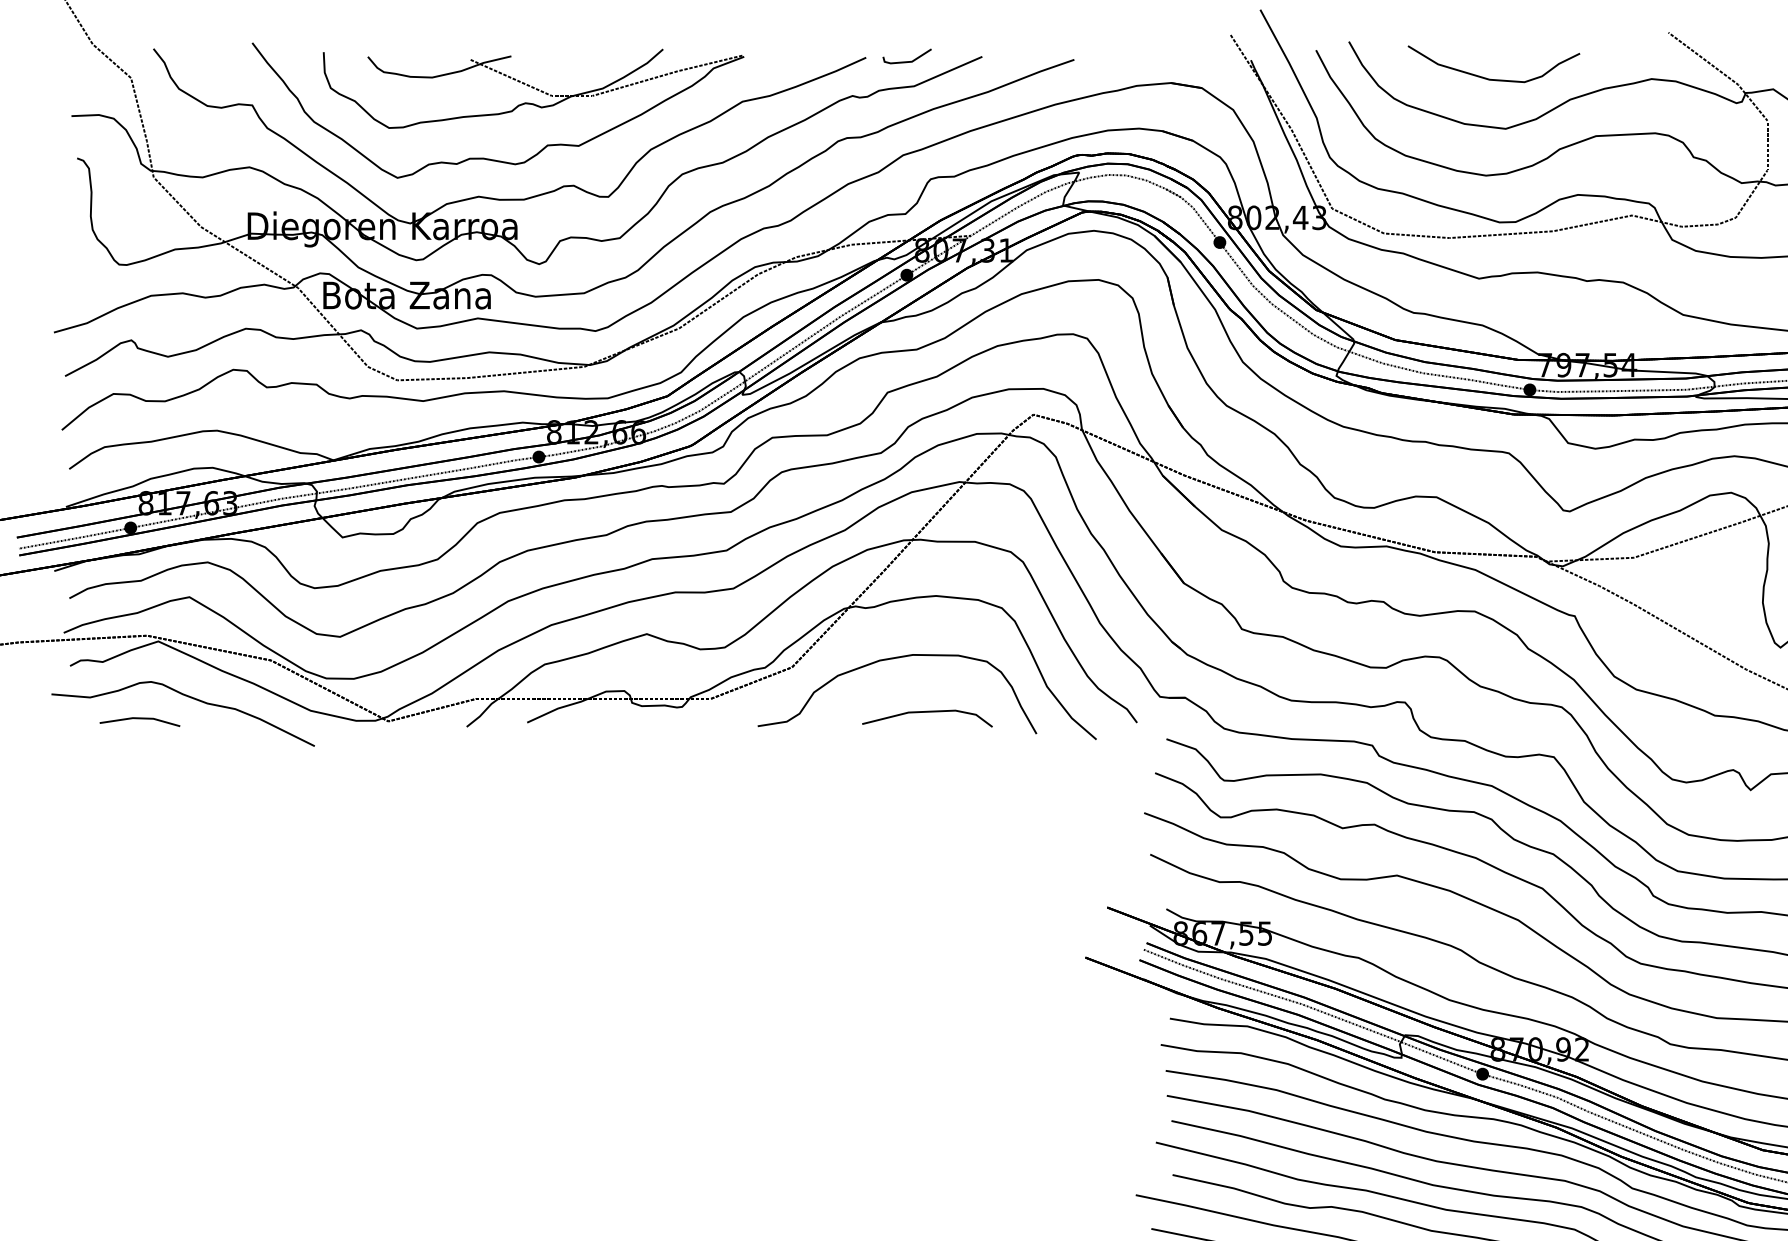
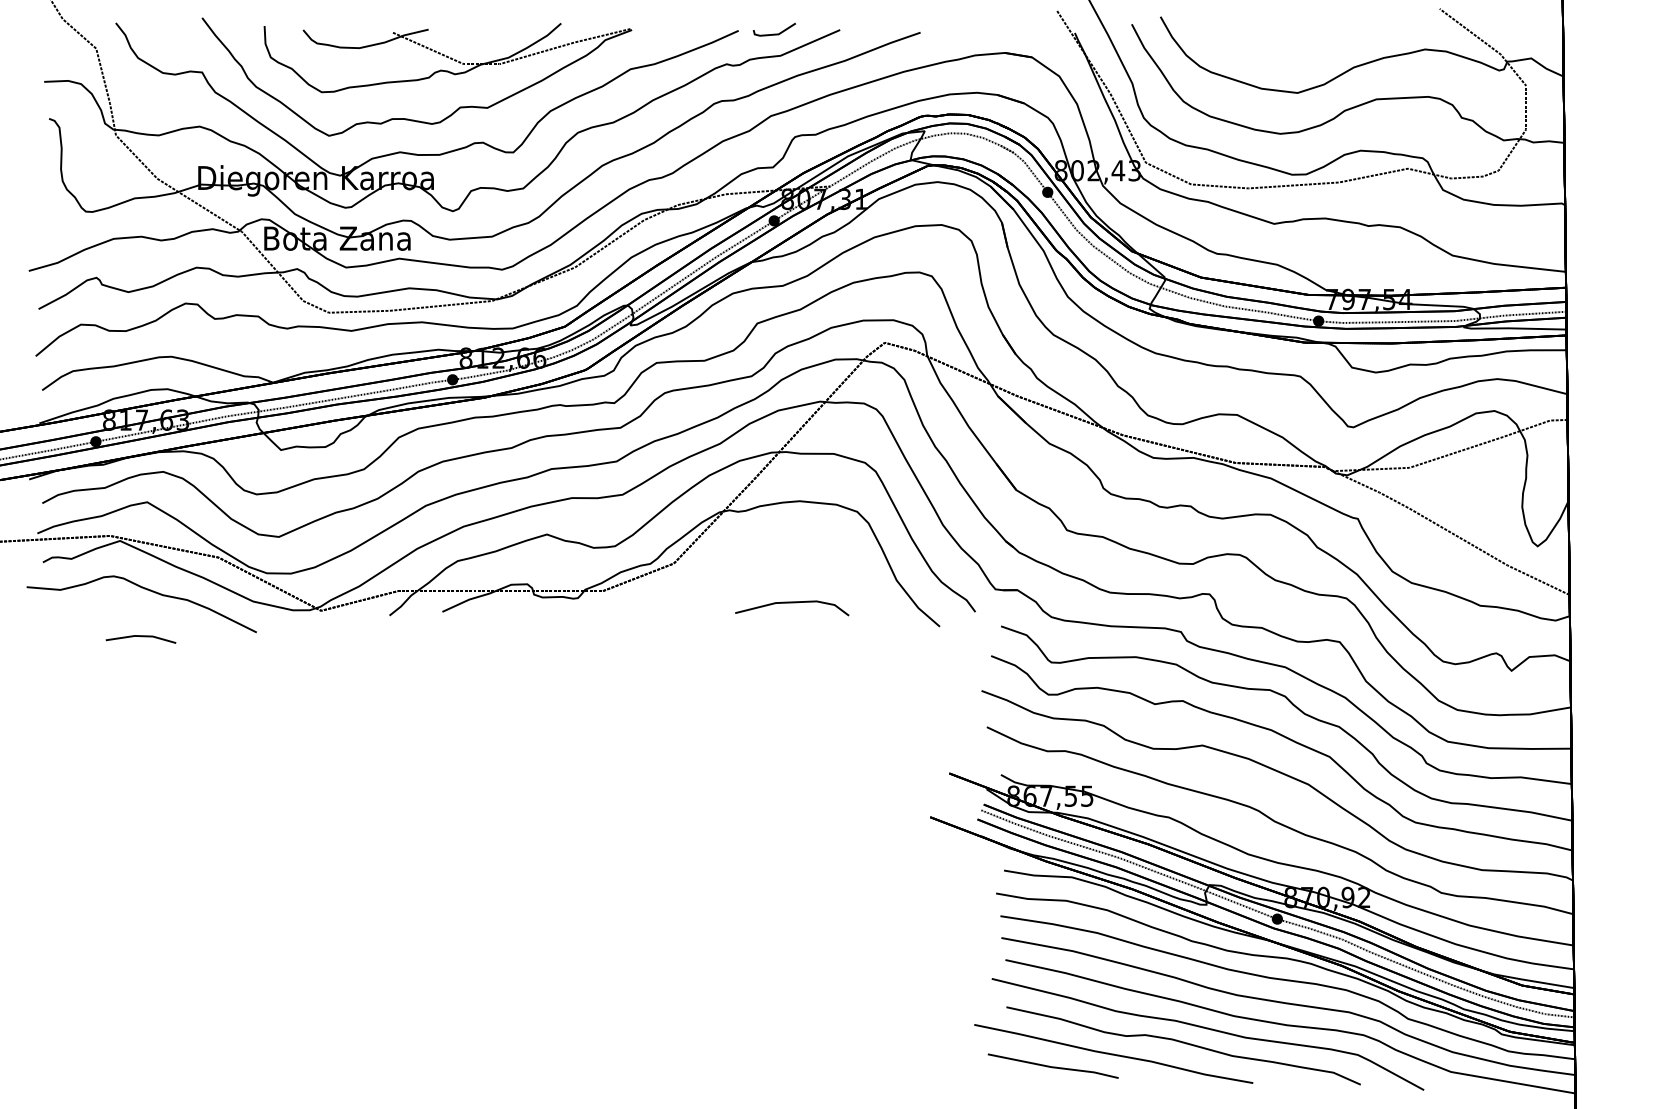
part: (1488, 77) -> (1282, 48), removed
curve: (888, 660) -> (758, 557), removed
line: (140, 719) -> (141, 637), moved

